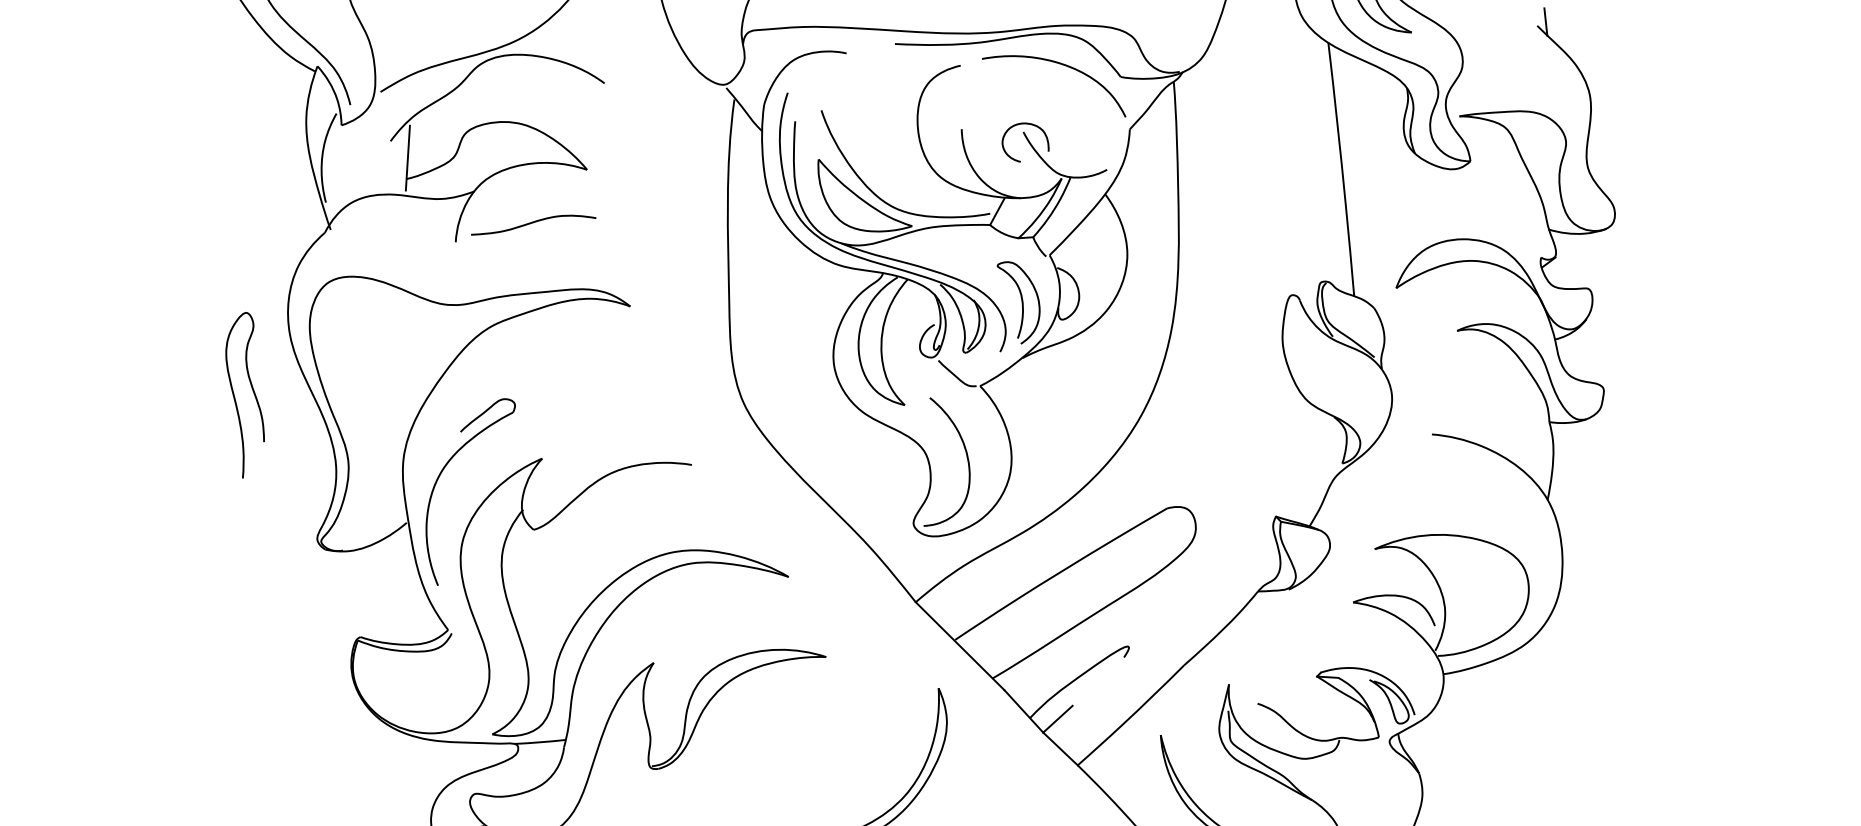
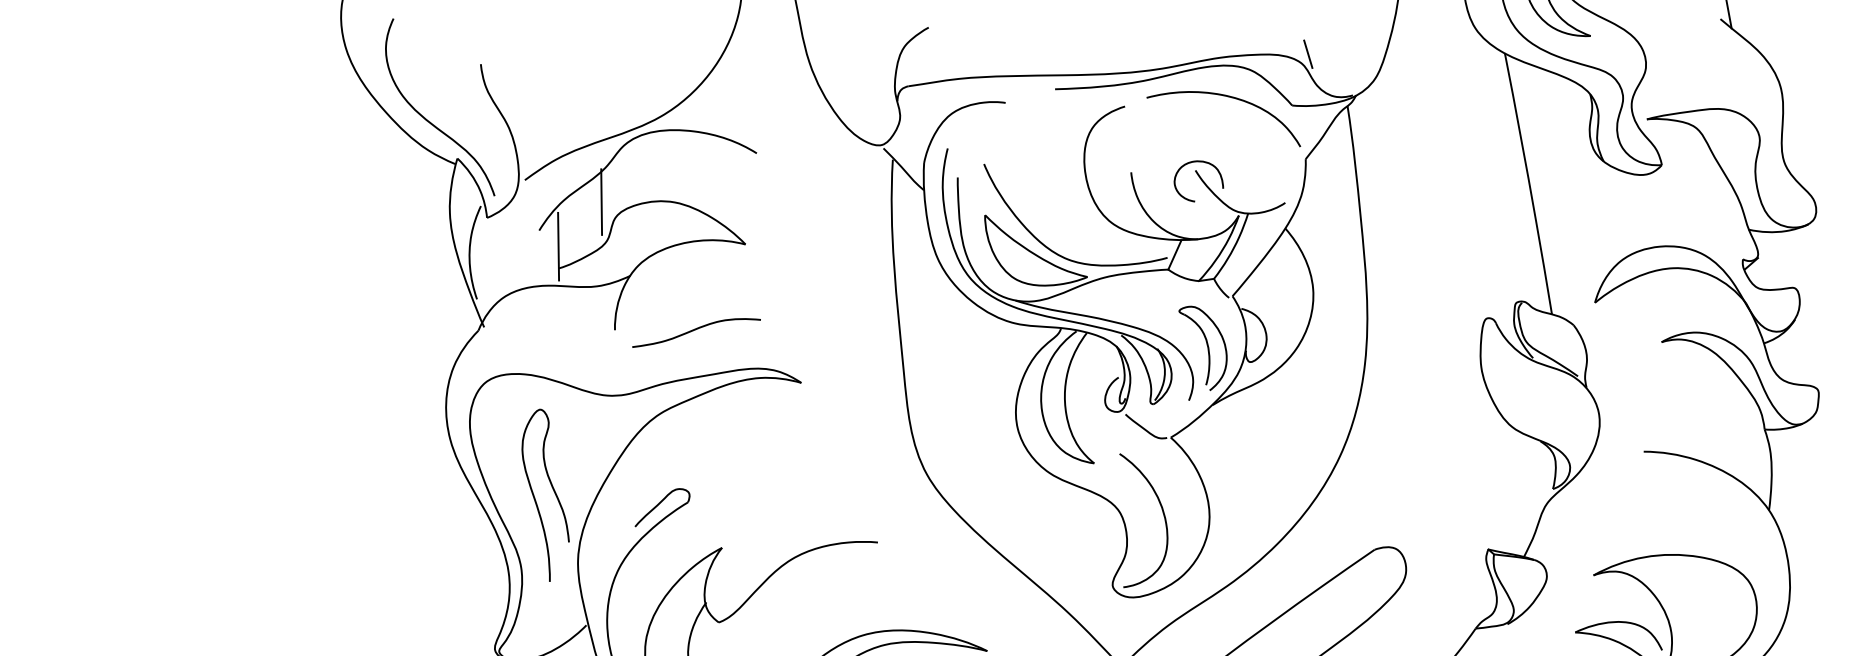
line: (1139, 28) -> (1307, 53), added
line: (452, 118) -> (601, 201), added
curve: (533, 223) -> (696, 330), moved
curve: (252, 391) -> (552, 490), moved

